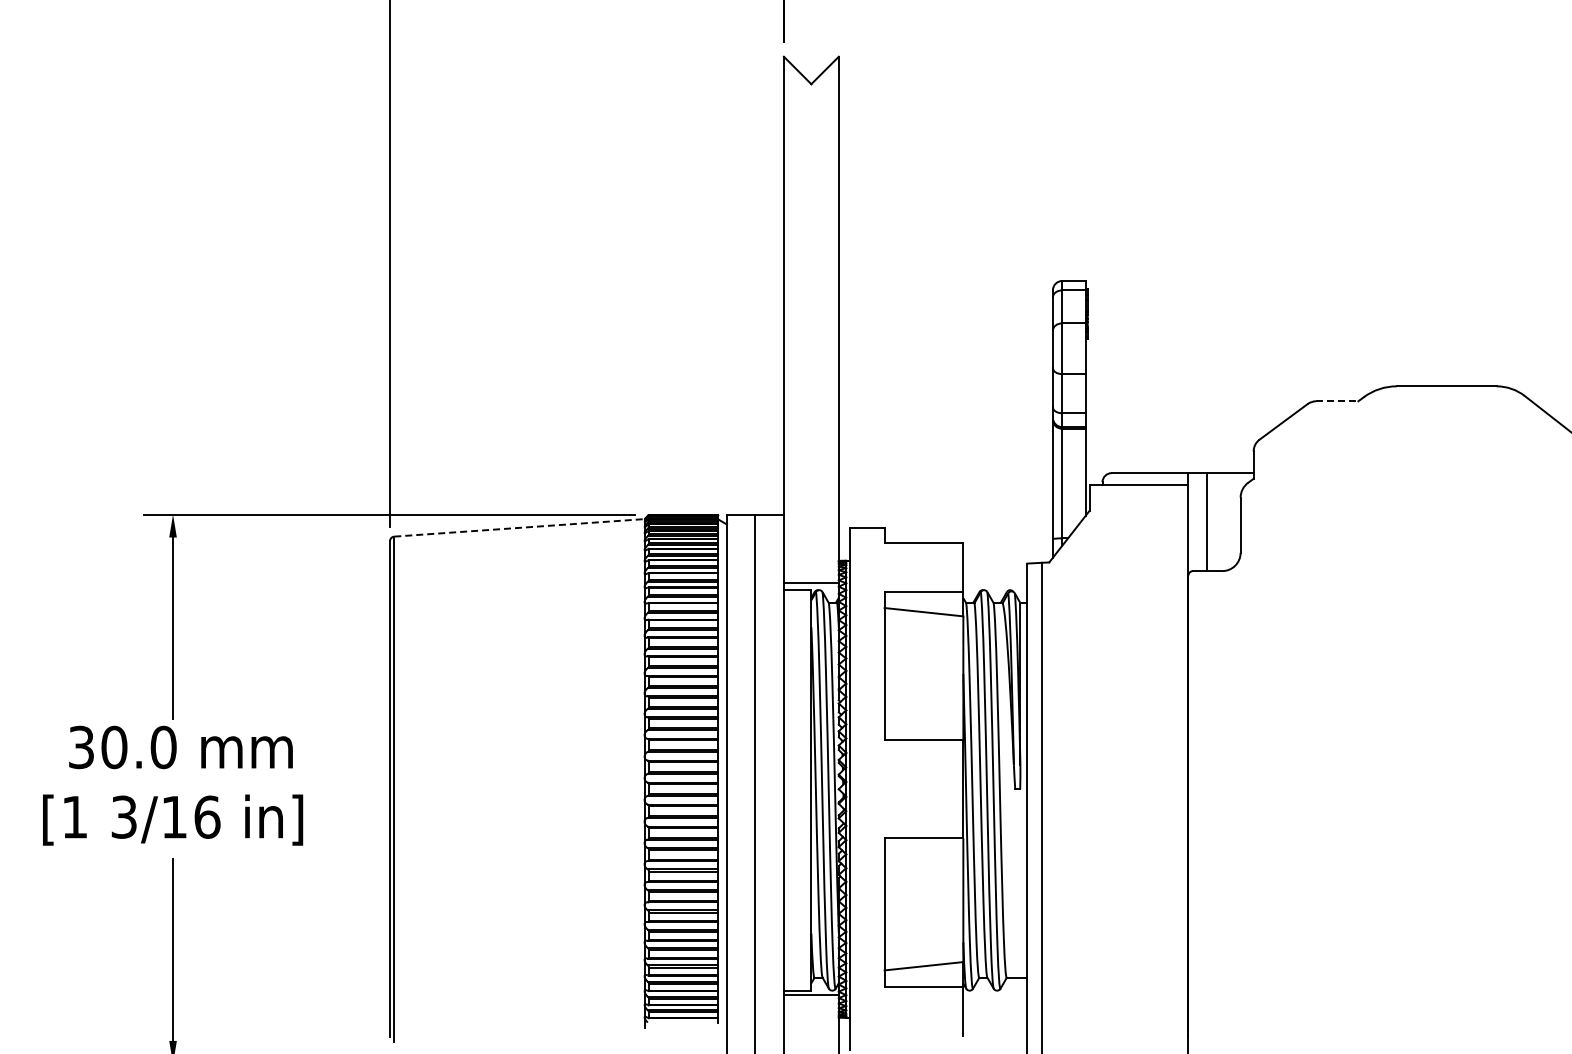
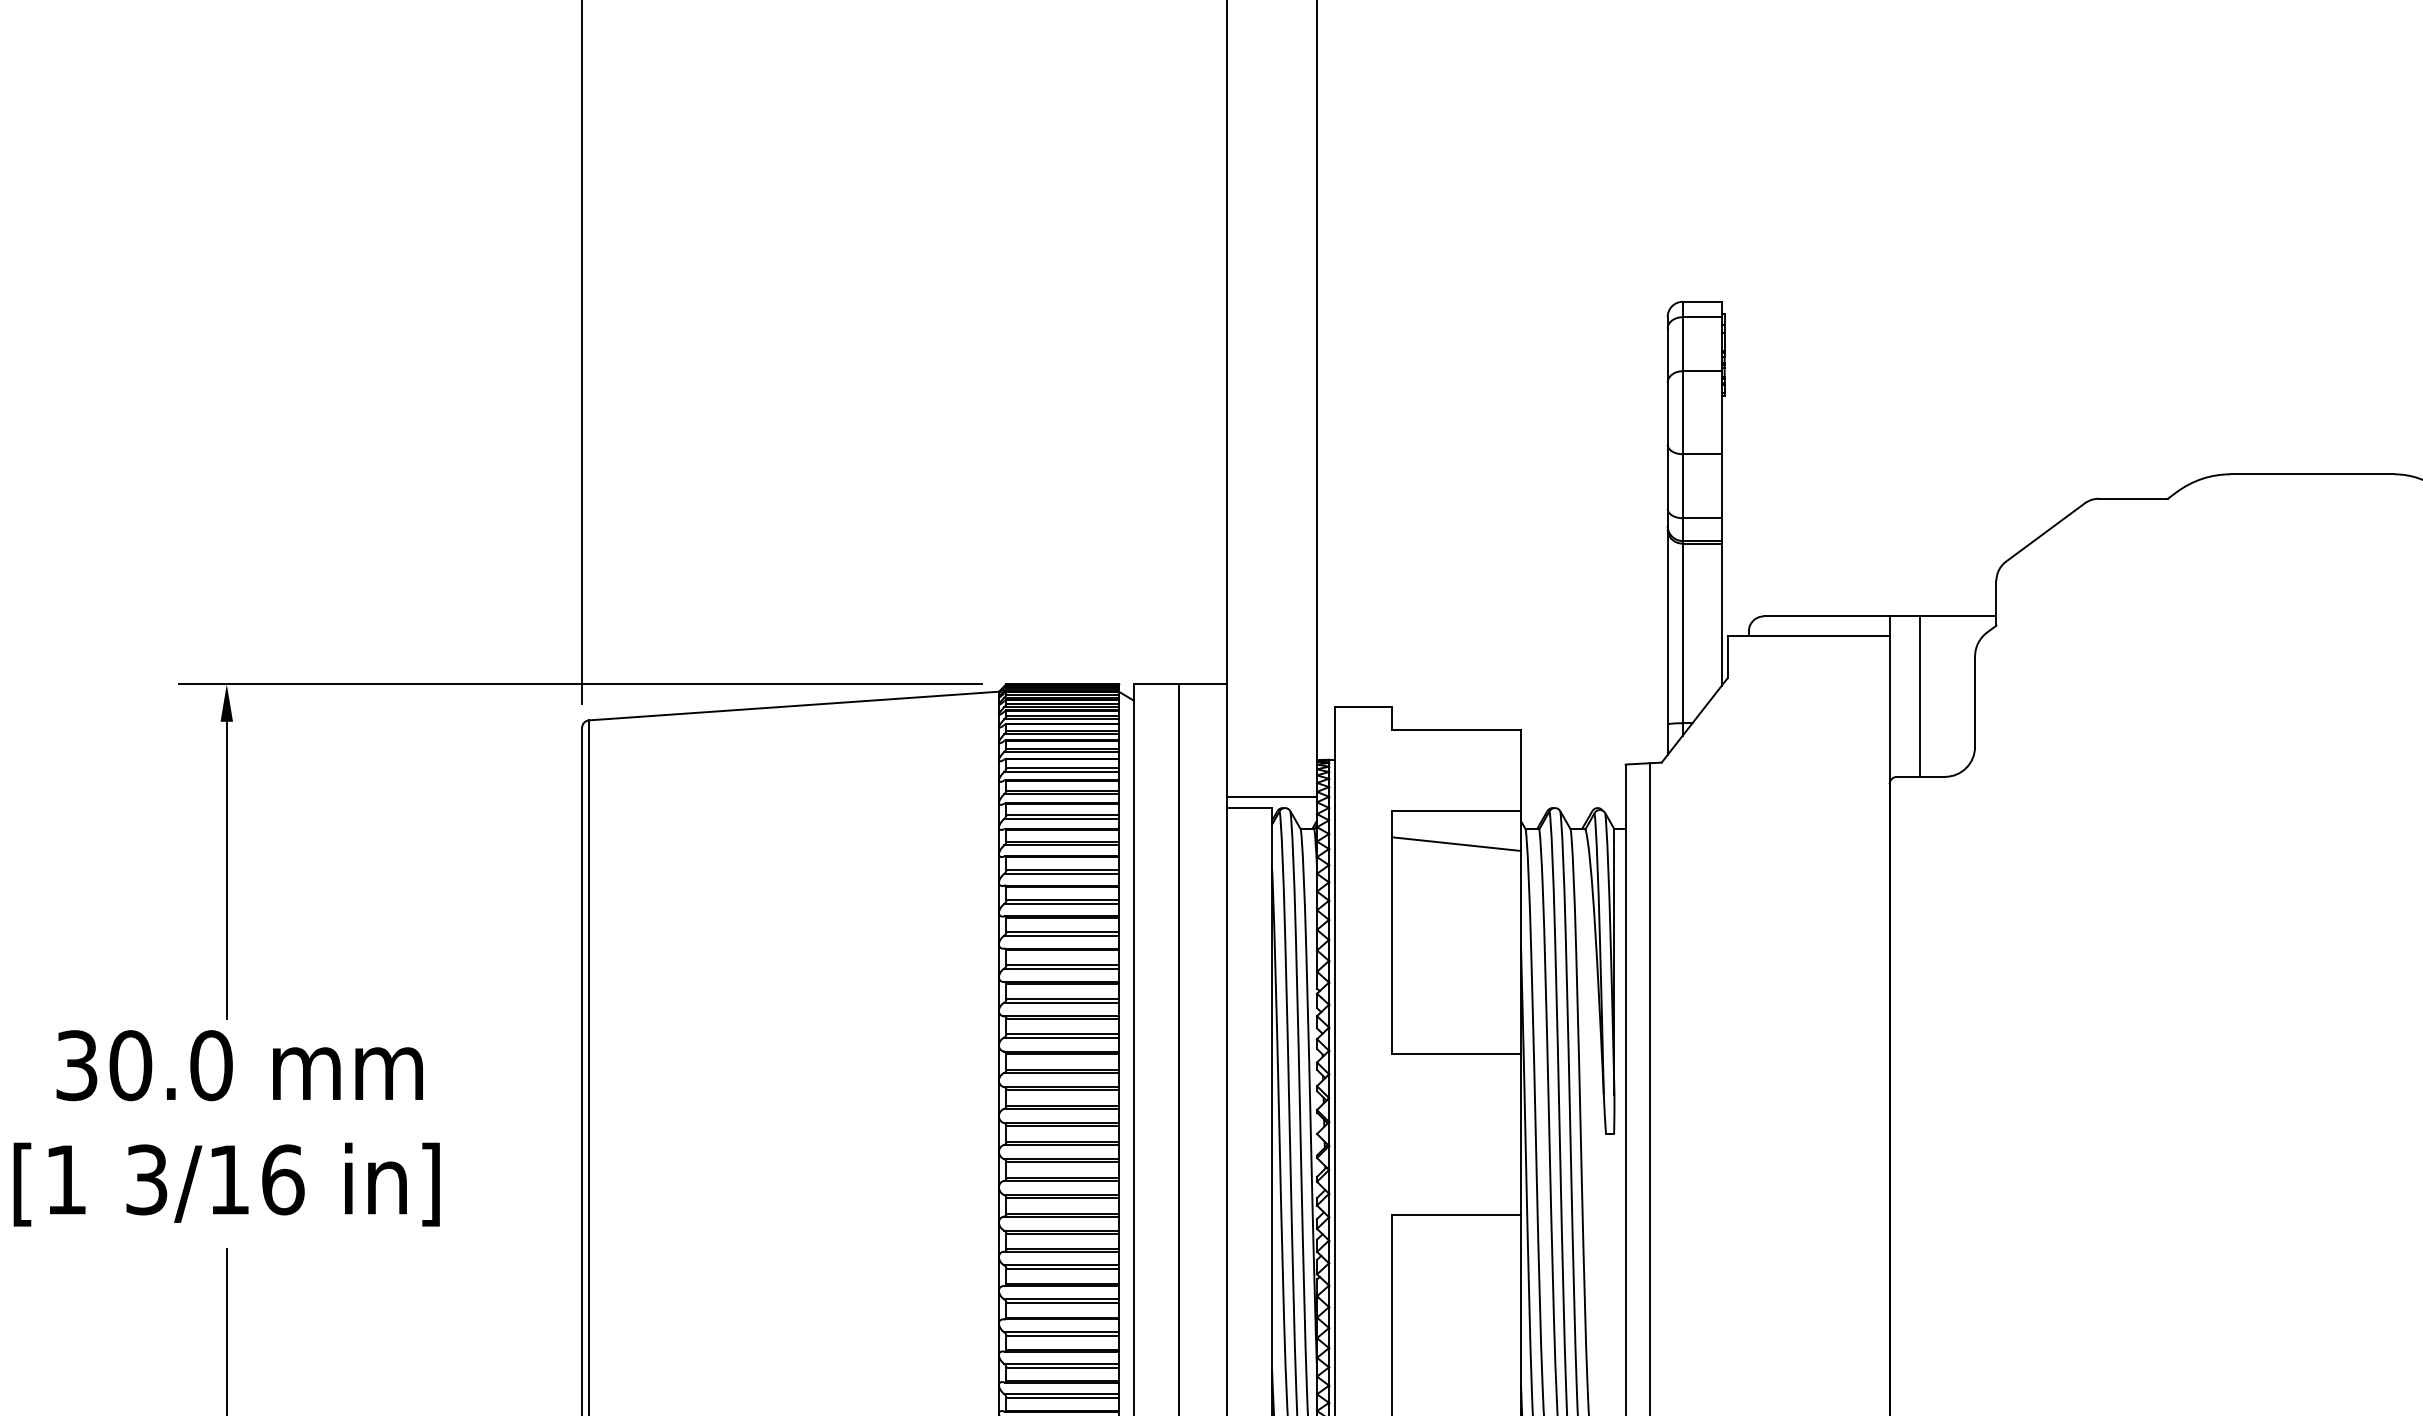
line: (1337, 401) -> (2133, 499), dashed -> solid
line: (519, 527) -> (794, 705), dashed -> solid

